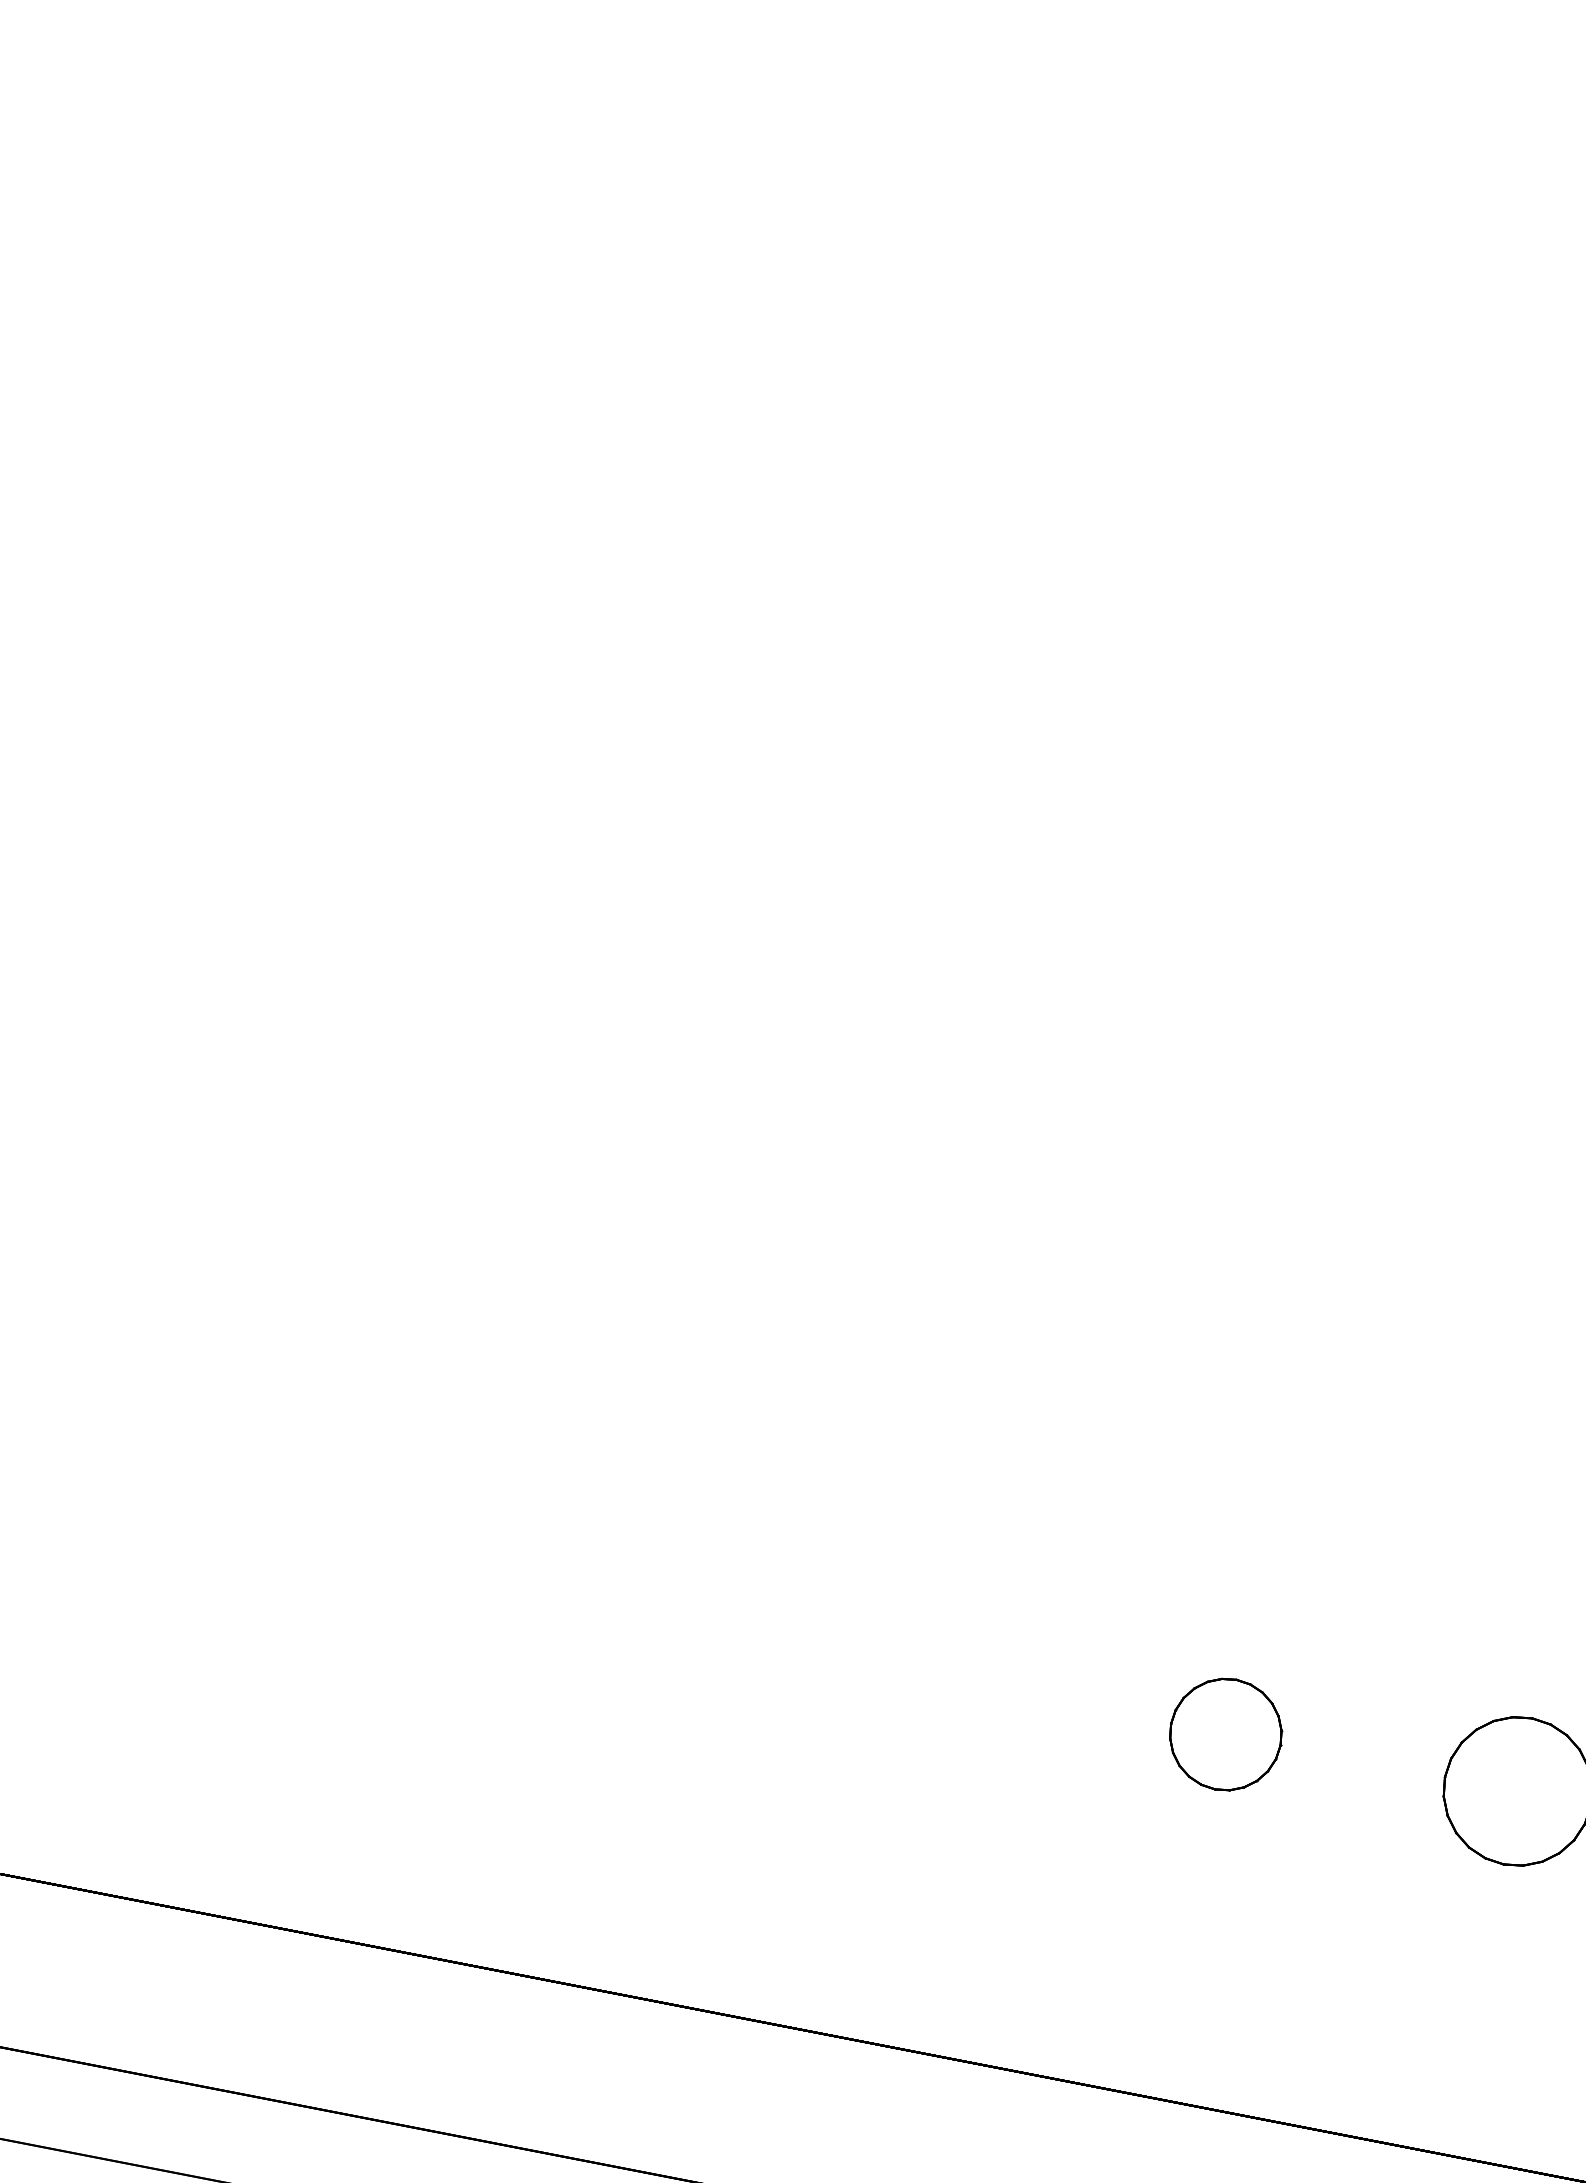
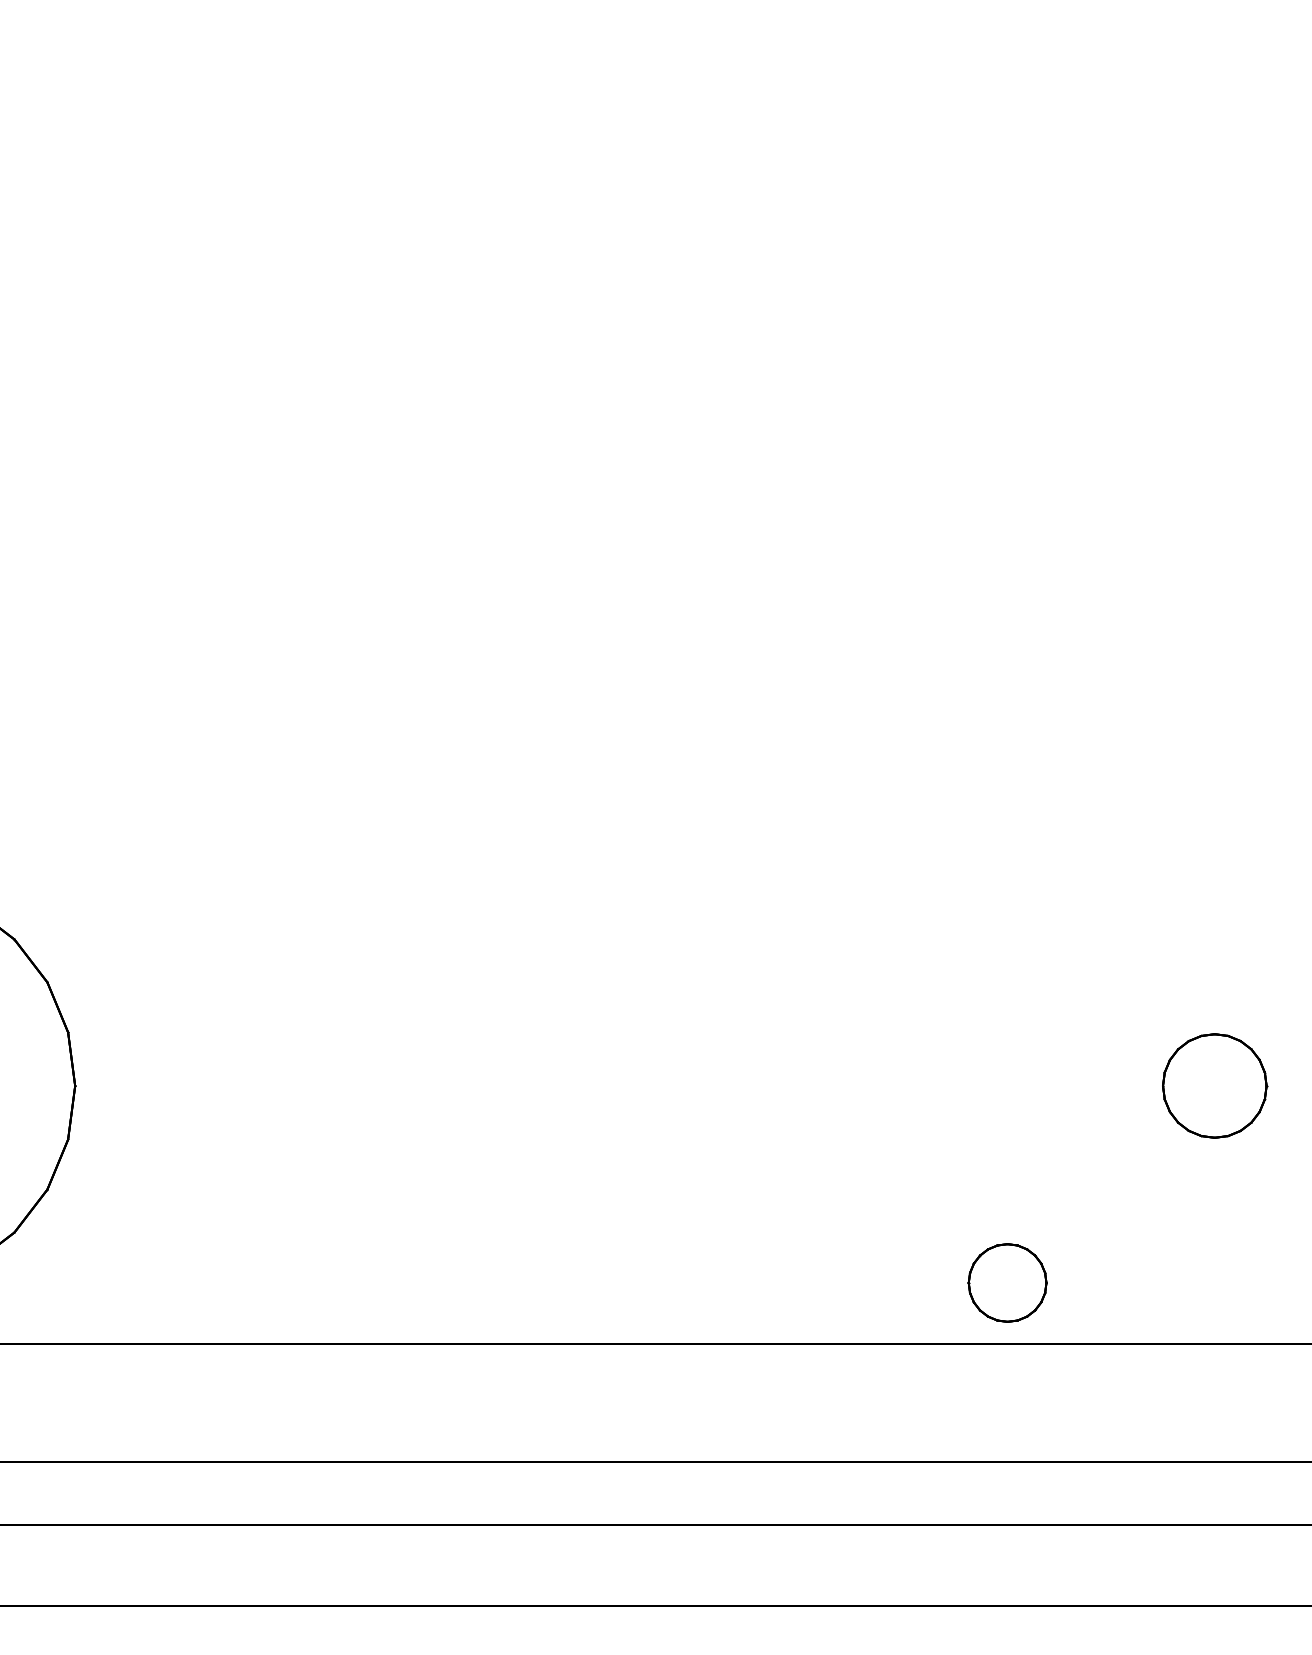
part: (1225, 1733) -> (1007, 1282), moved

